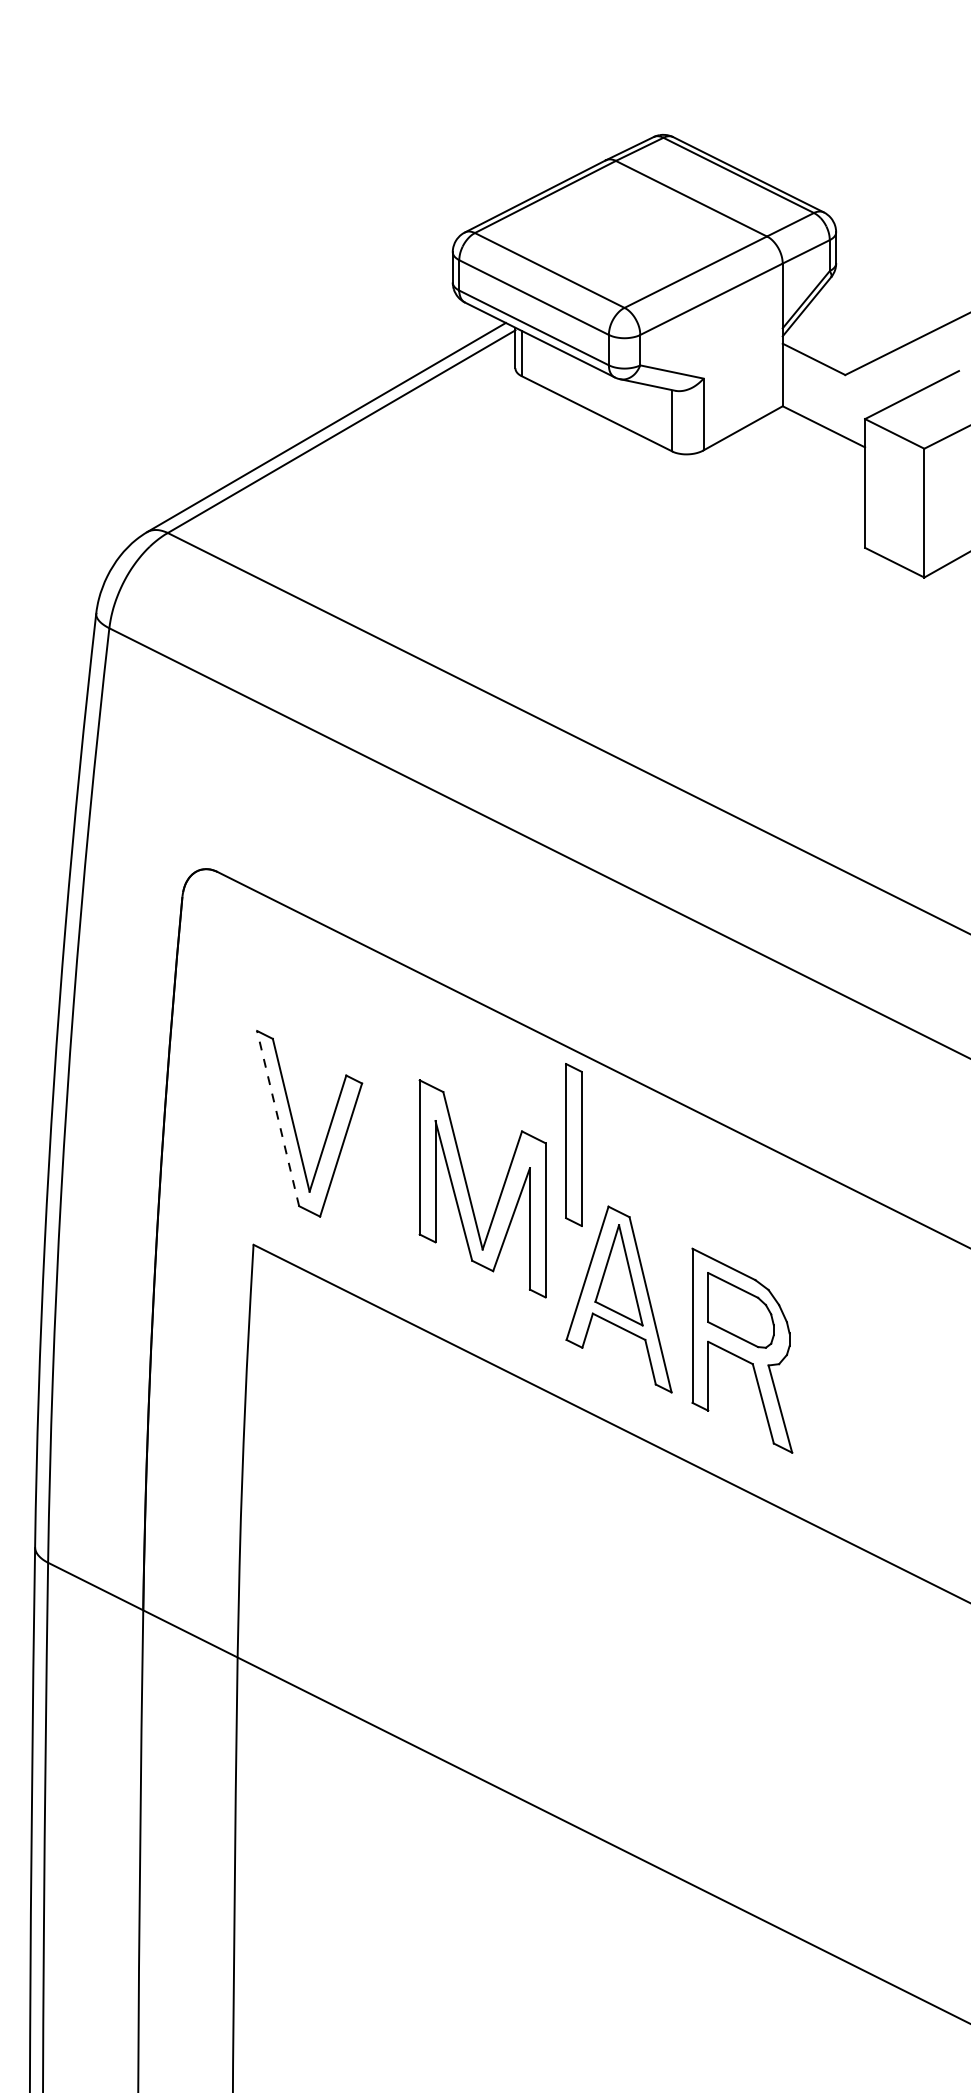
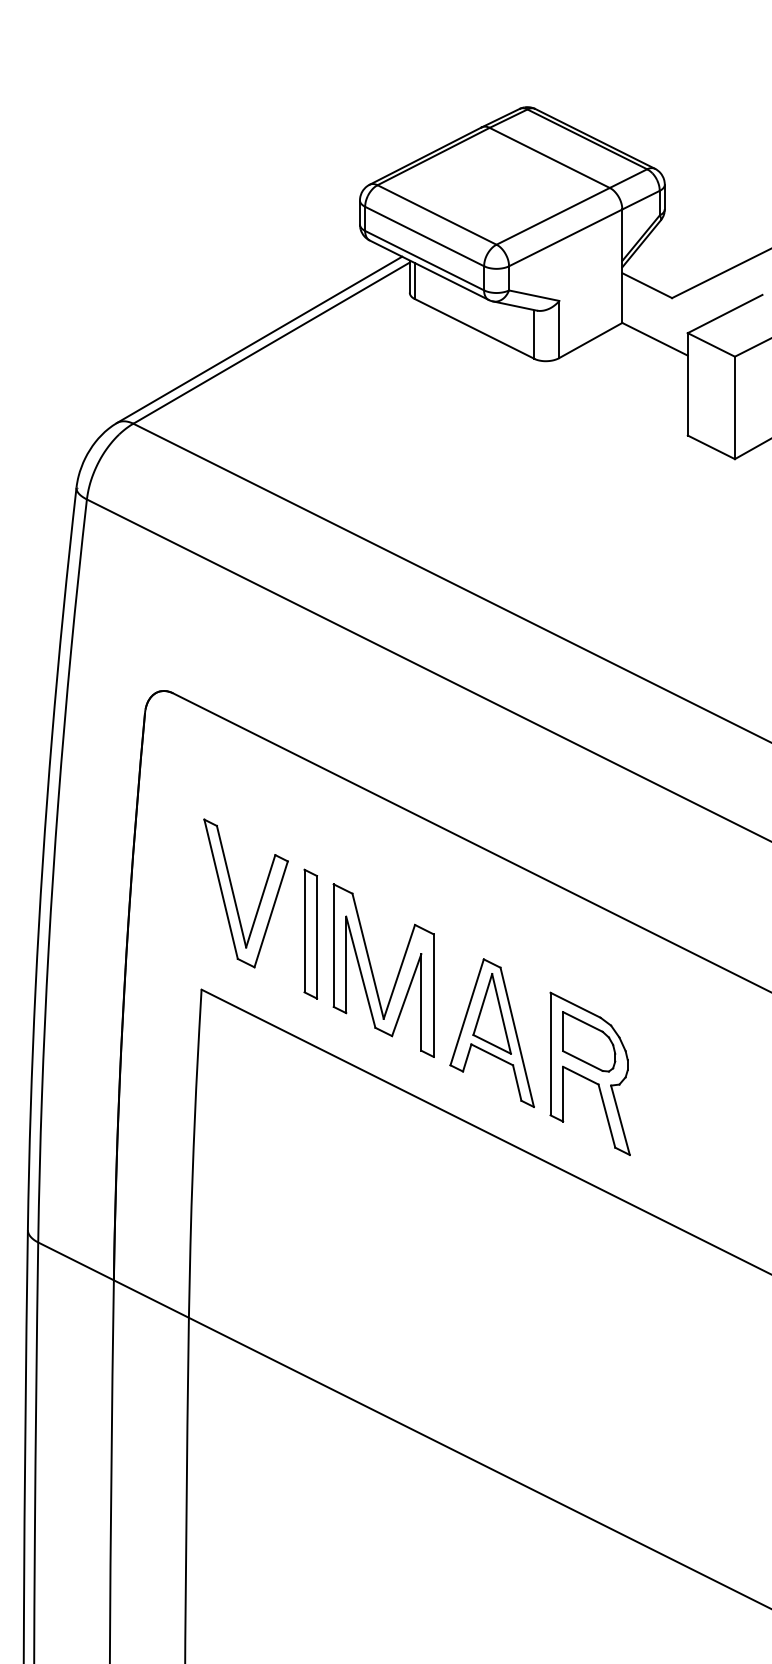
line: (278, 1118) -> (221, 889), dashed -> solid
part: (573, 1144) -> (310, 933), moved
part: (469, 1191) -> (373, 972), moved

